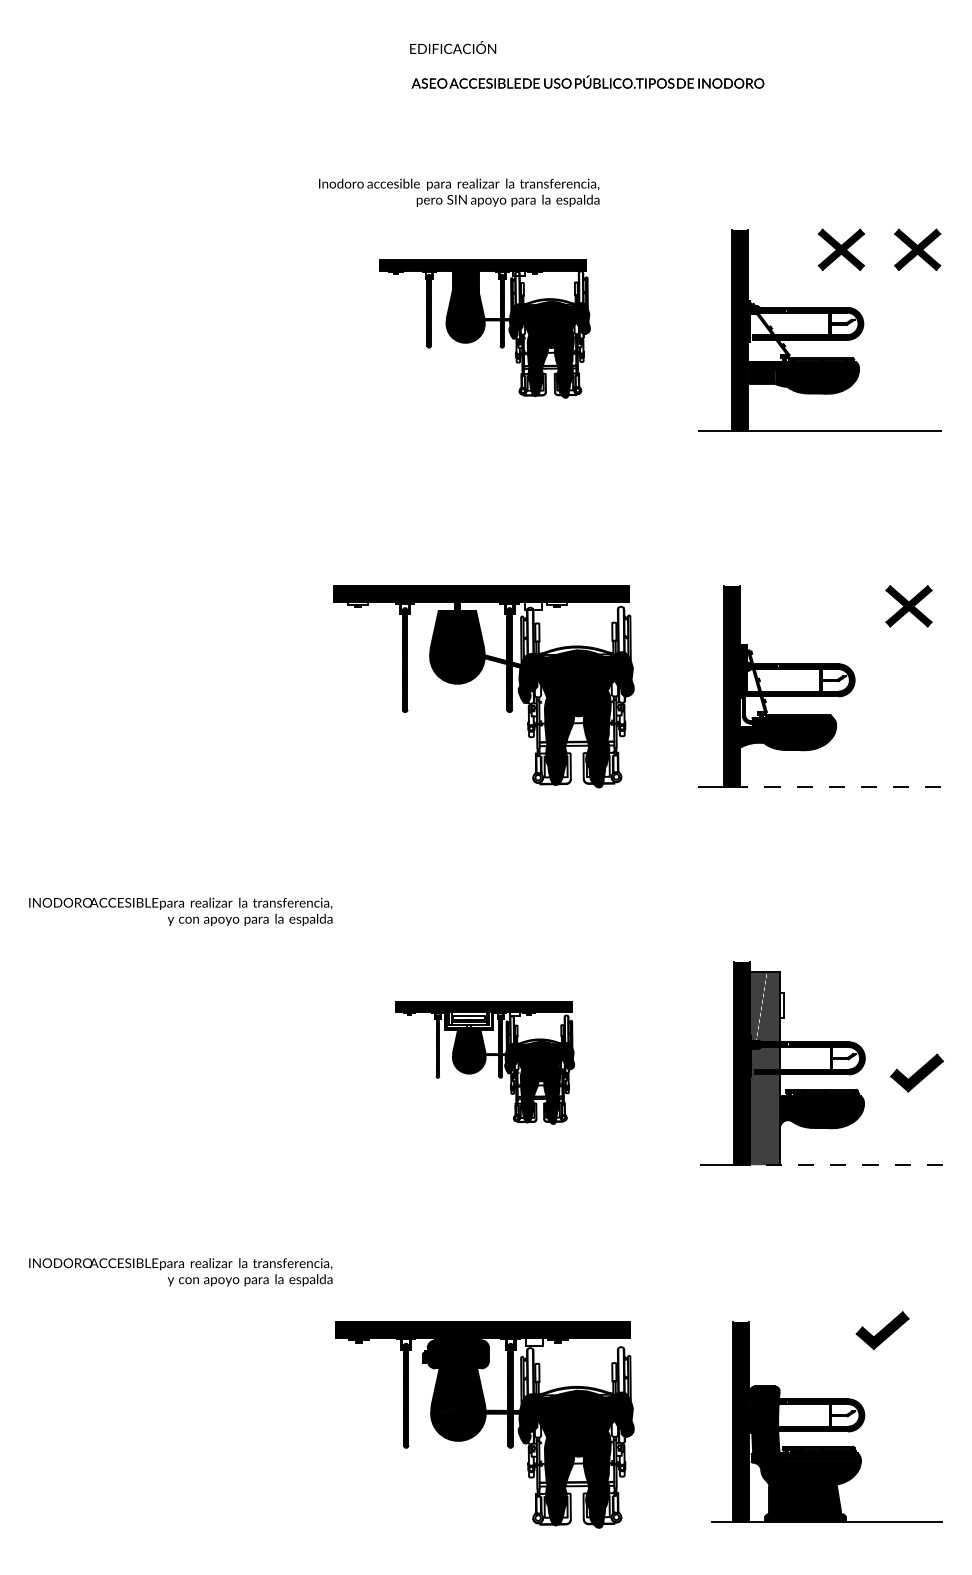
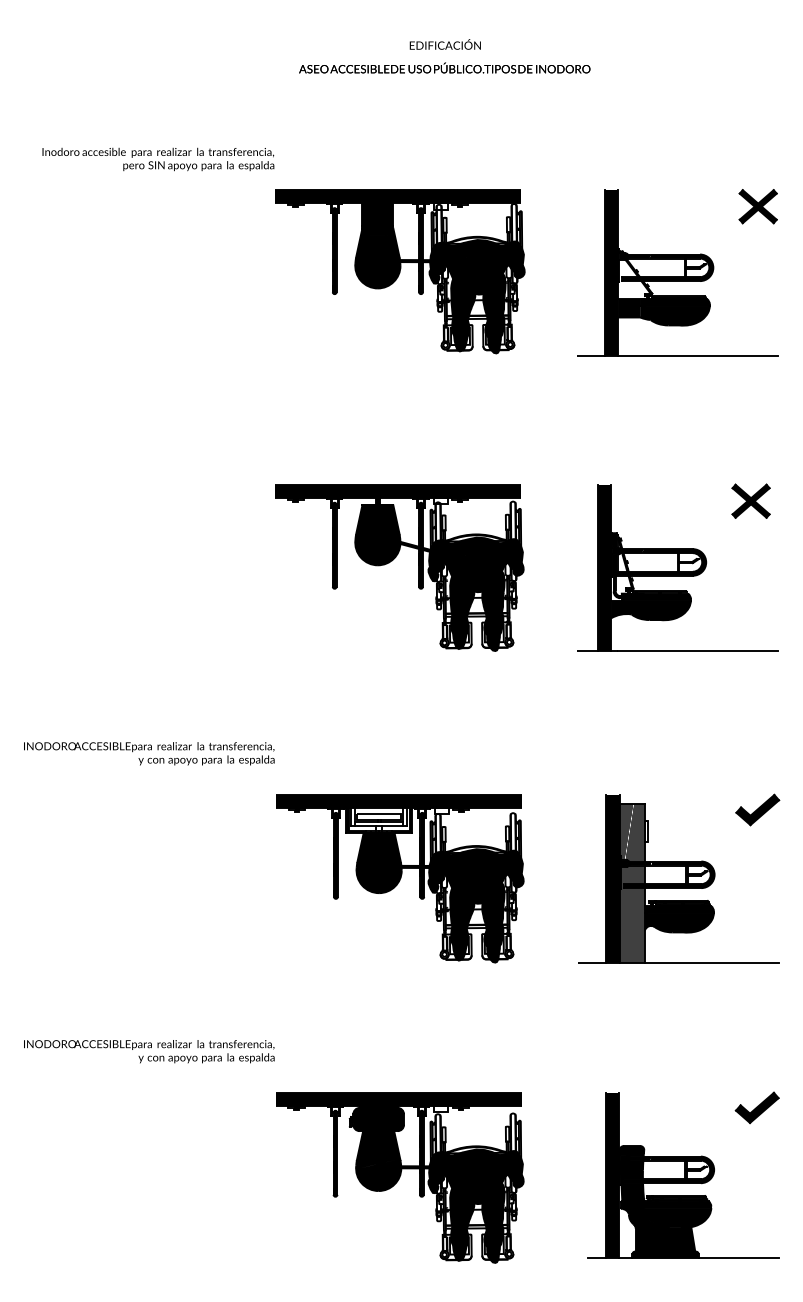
text: (452, 47) -> (444, 44), moved
text: (587, 81) -> (444, 67), moved
text: (459, 192) -> (158, 159), moved
part: (840, 249) -> (694, 206), removed
part: (484, 328) -> (400, 271), size x1.43
line: (845, 786) -> (698, 650), dashed -> solid
part: (484, 1062) -> (400, 878), size x1.67
part: (916, 1072) -> (757, 809), moved
line: (846, 1165) -> (699, 963), dashed -> solid
part: (881, 1330) -> (756, 1107), moved

